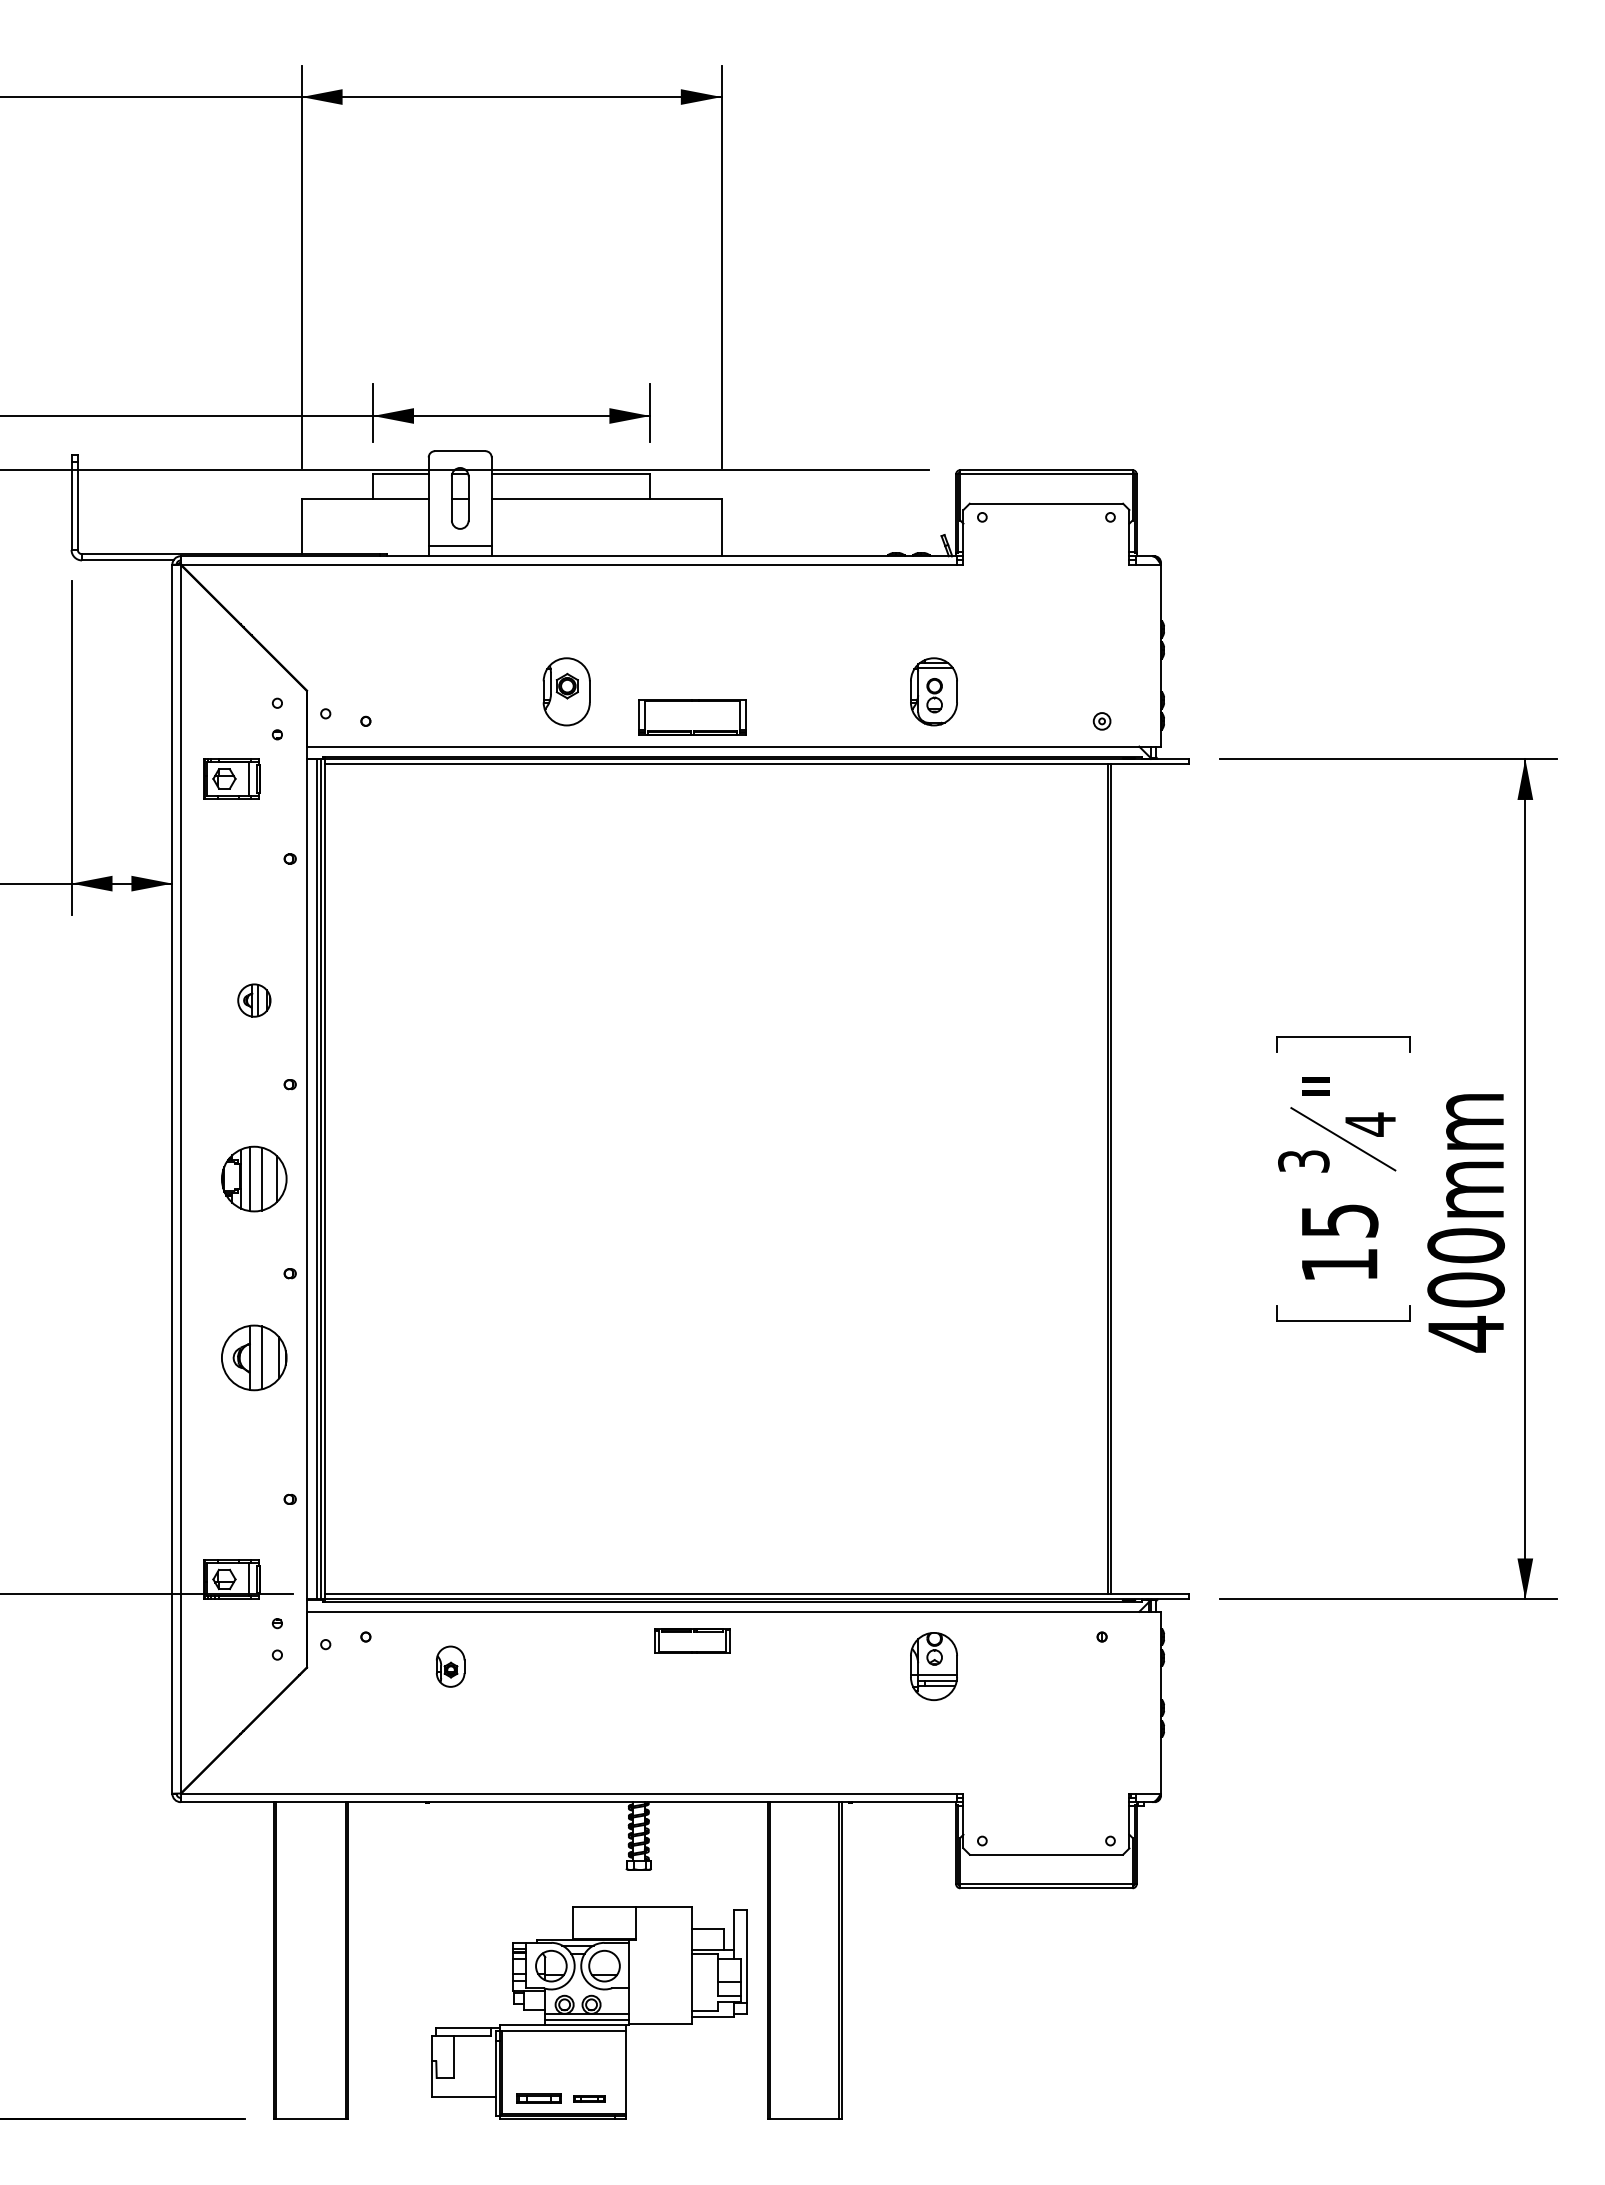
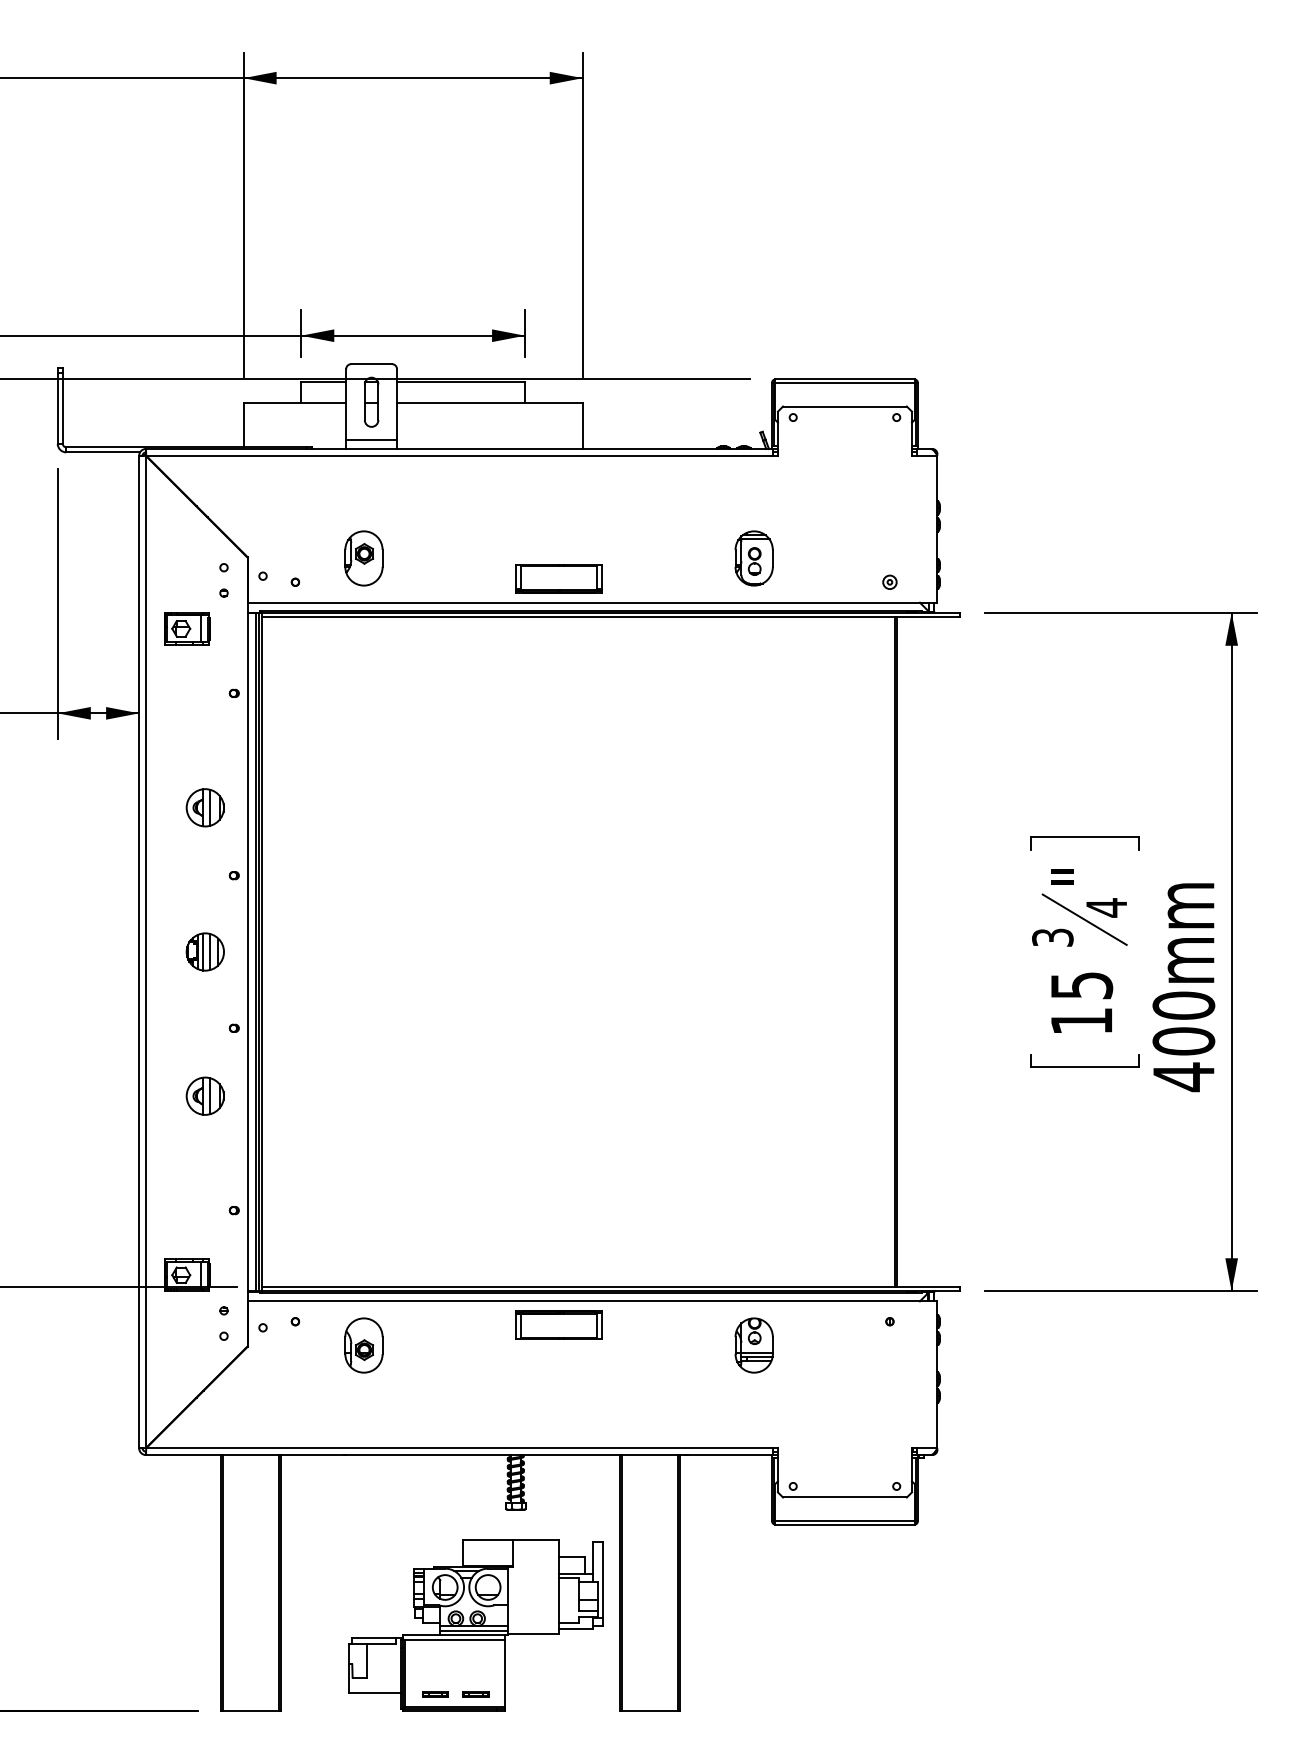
part: (566, 691) -> (363, 558), moved
part: (254, 1000) -> (205, 807), size x1.43
part: (254, 1179) -> (205, 952), size x0.71
part: (254, 1357) -> (205, 1095), size x0.71
part: (692, 1640) -> (559, 1324), size x1.43
part: (450, 1666) -> (363, 1345), size x1.67
part: (538, 2098) -> (434, 1694), size x0.71

